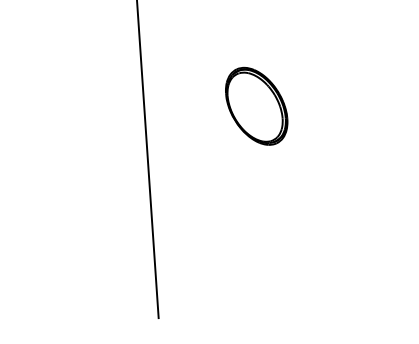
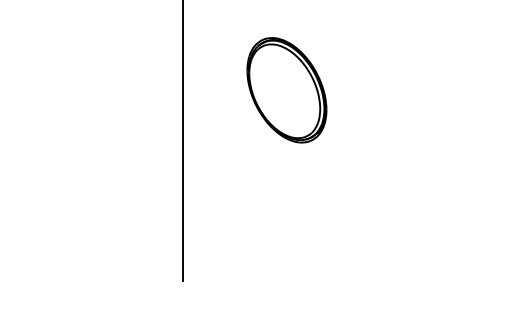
part: (256, 106) -> (286, 90), size x1.43

